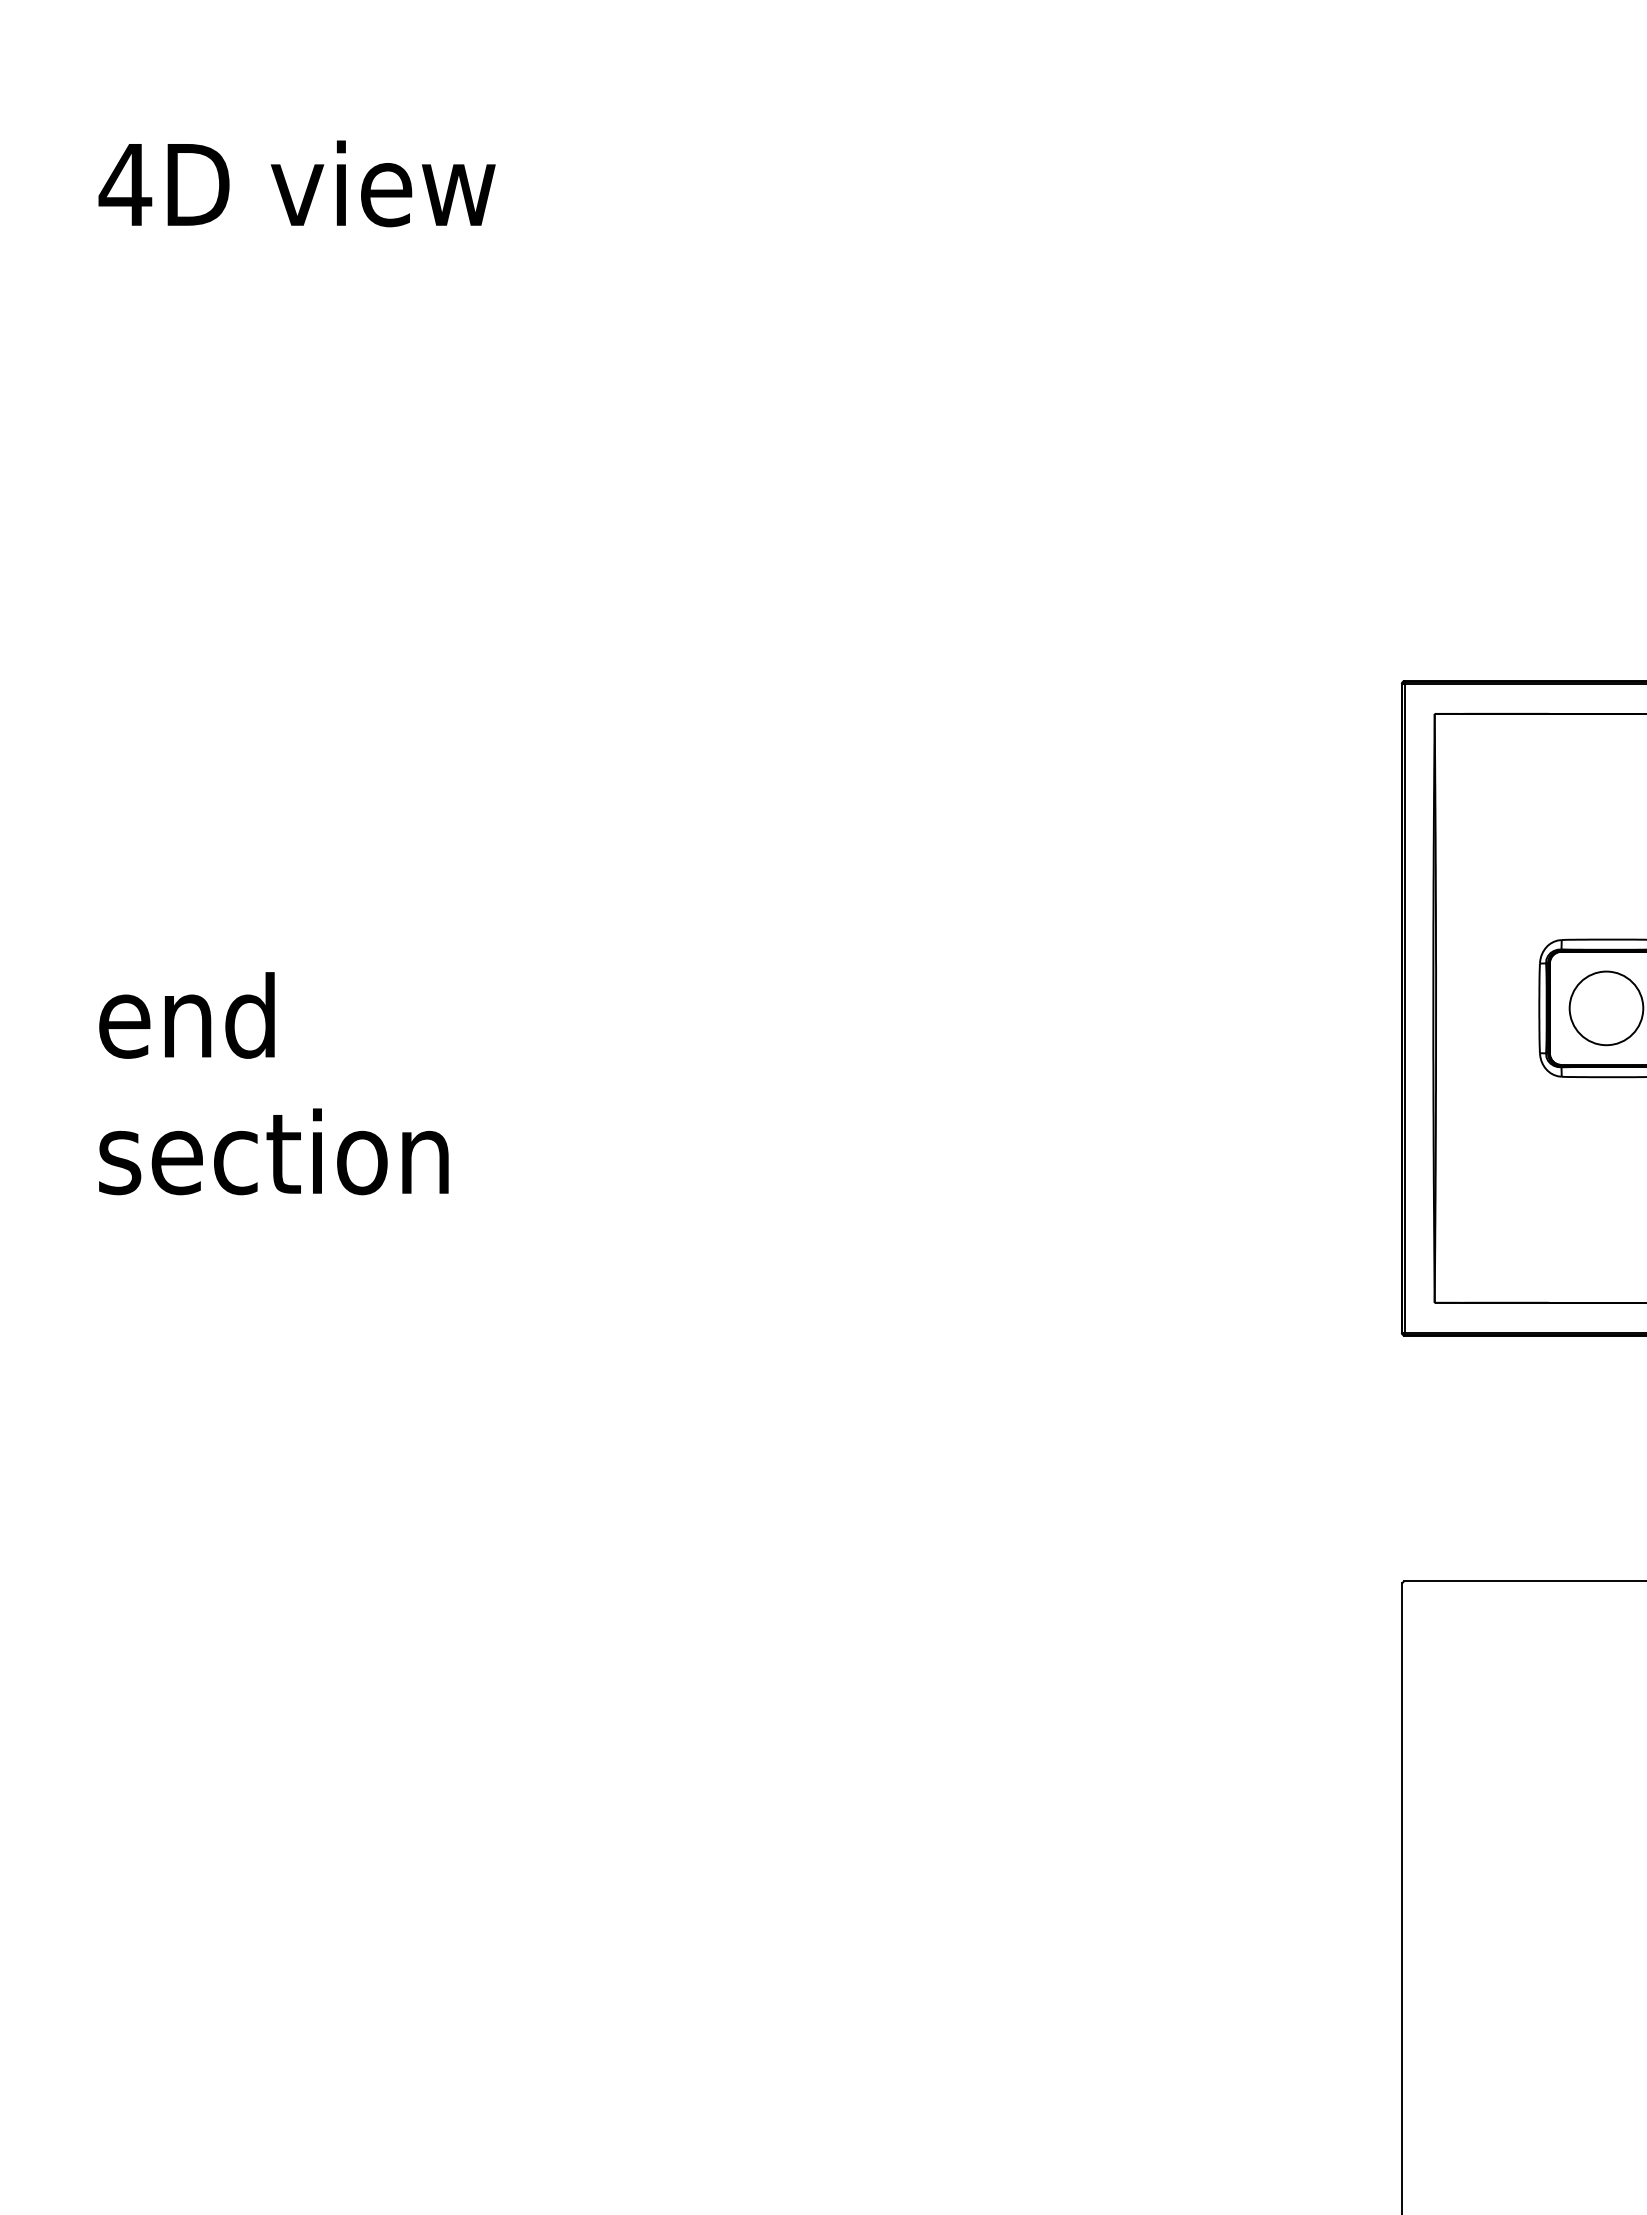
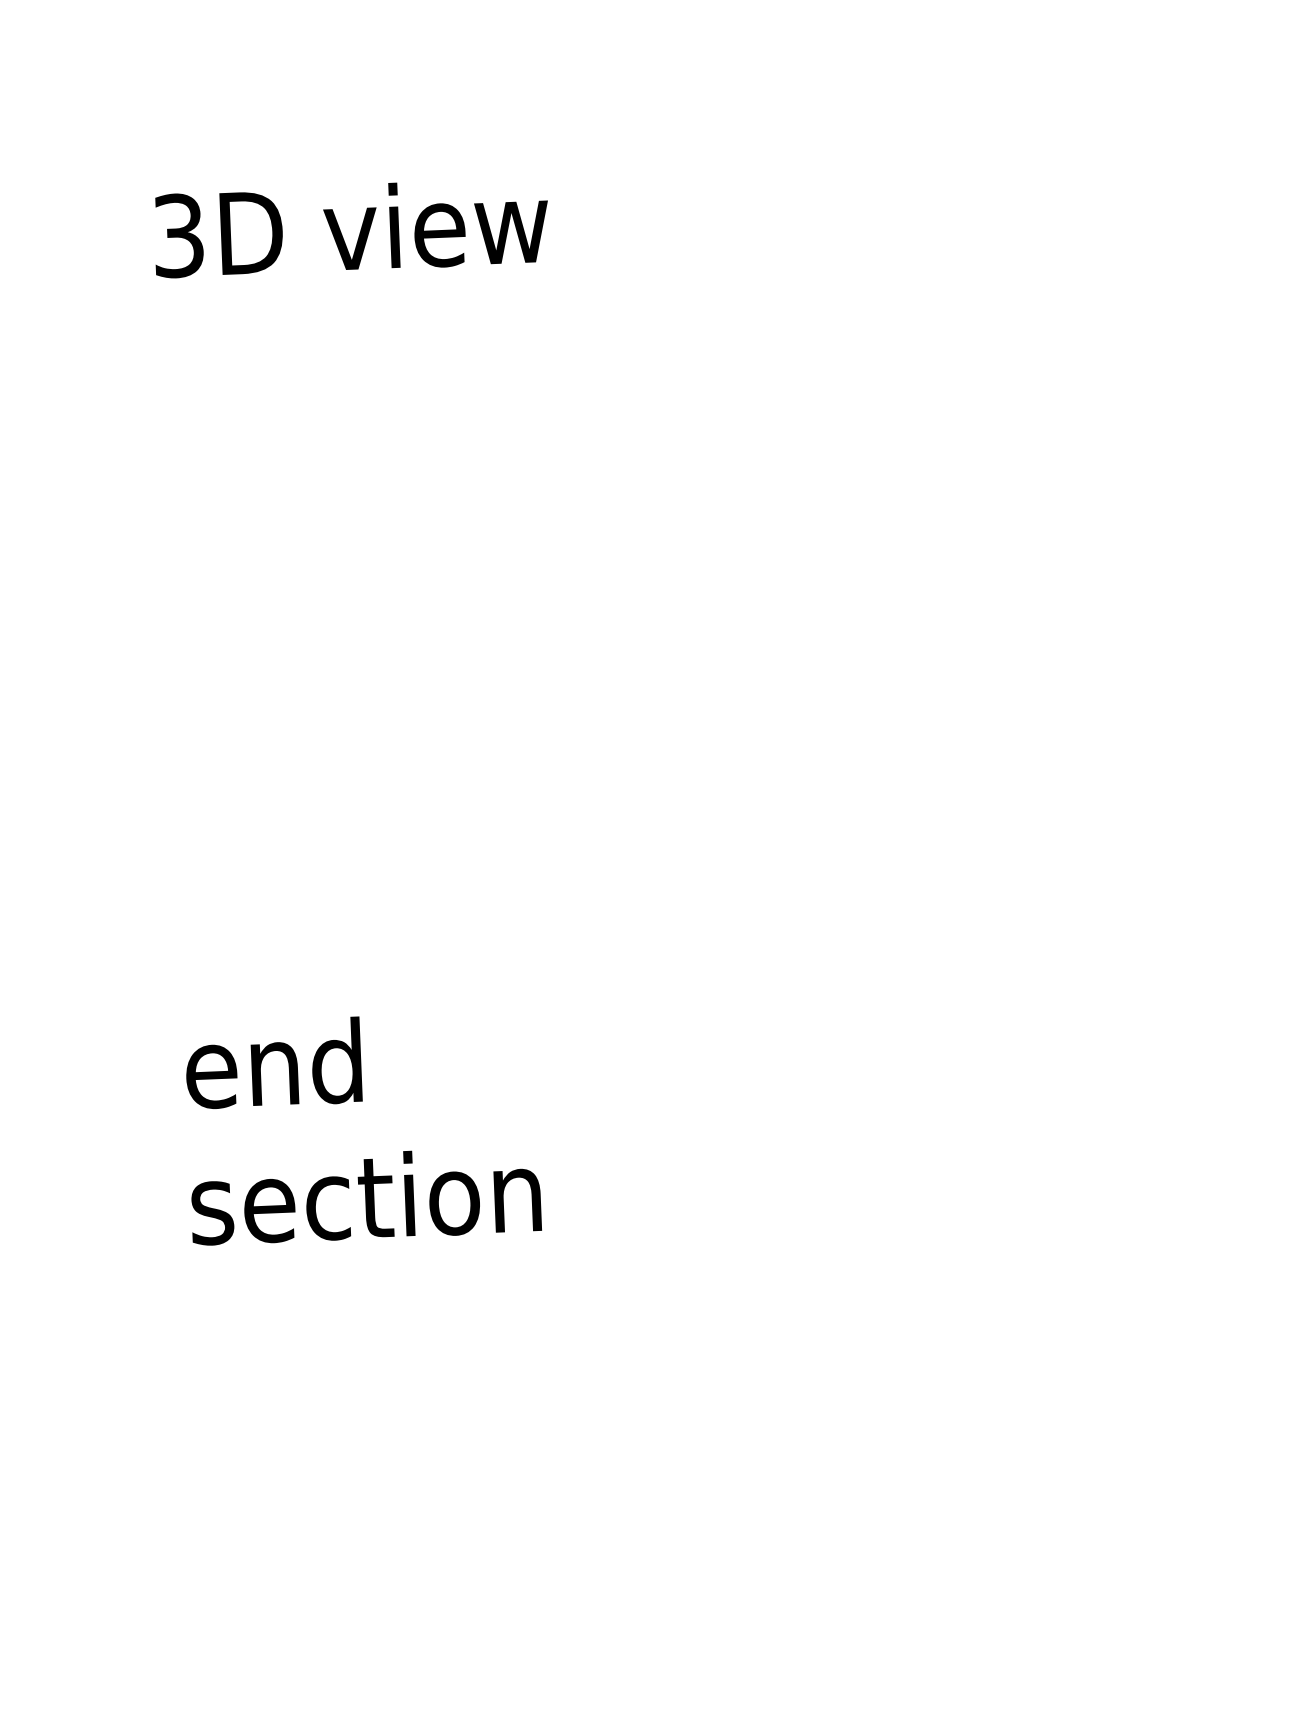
text: (125, 184) -> (178, 235), 4D -> 3D

